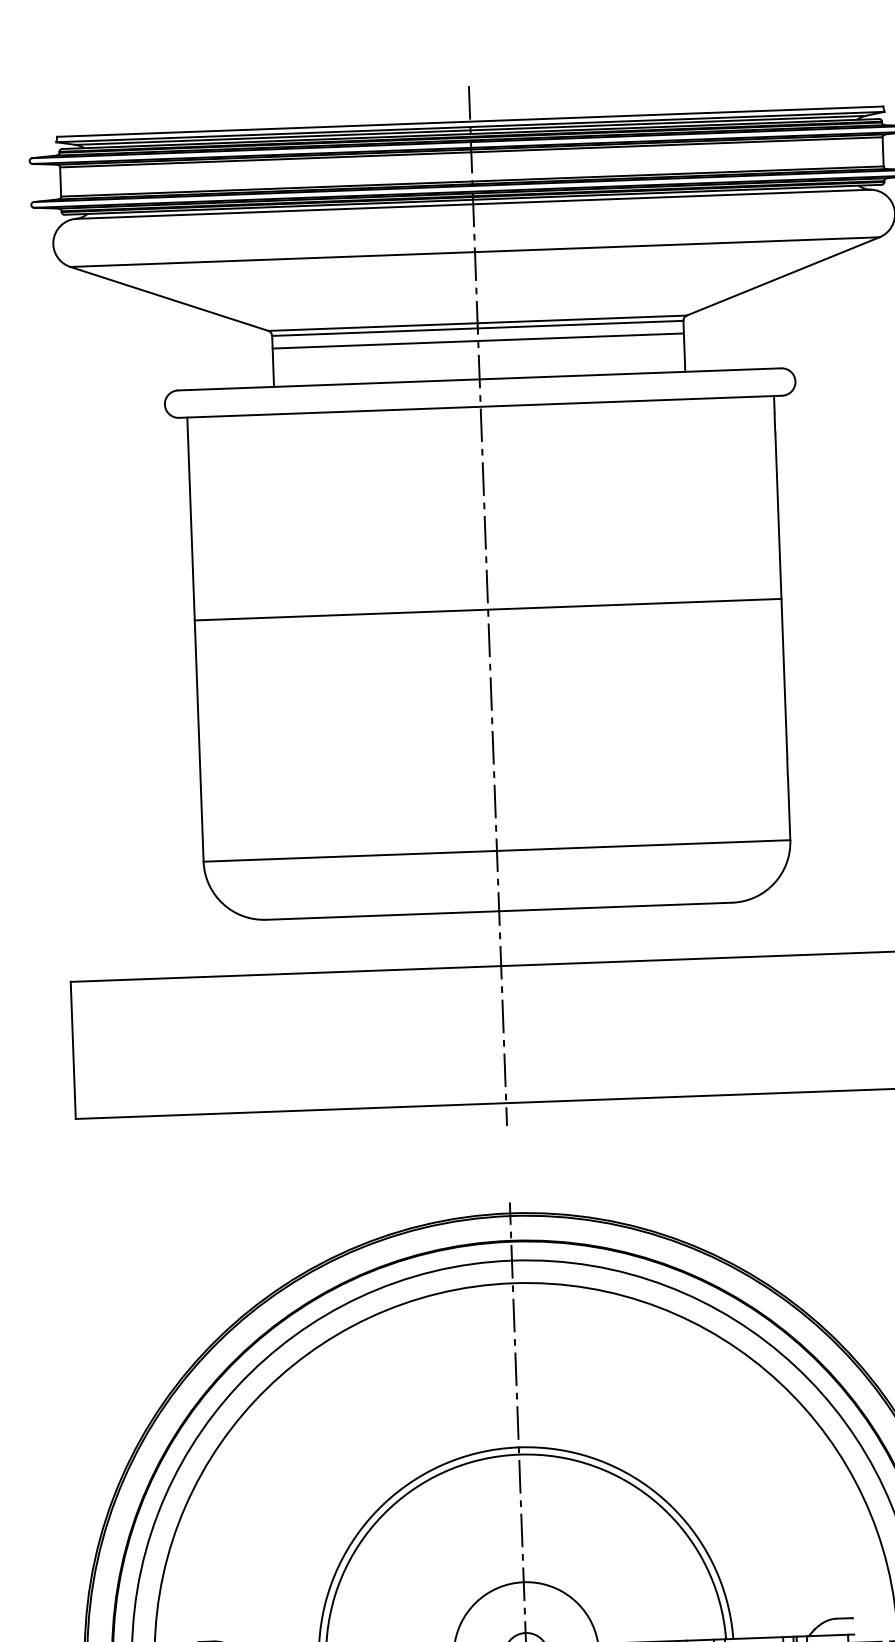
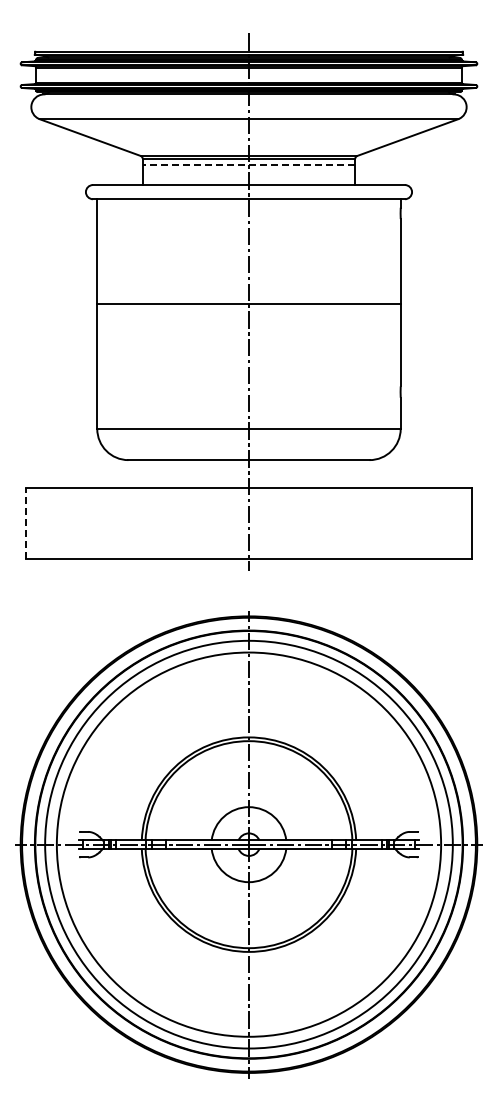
line: (477, 341) -> (248, 165), solid -> dashed
line: (73, 1049) -> (26, 523), solid -> dashed

